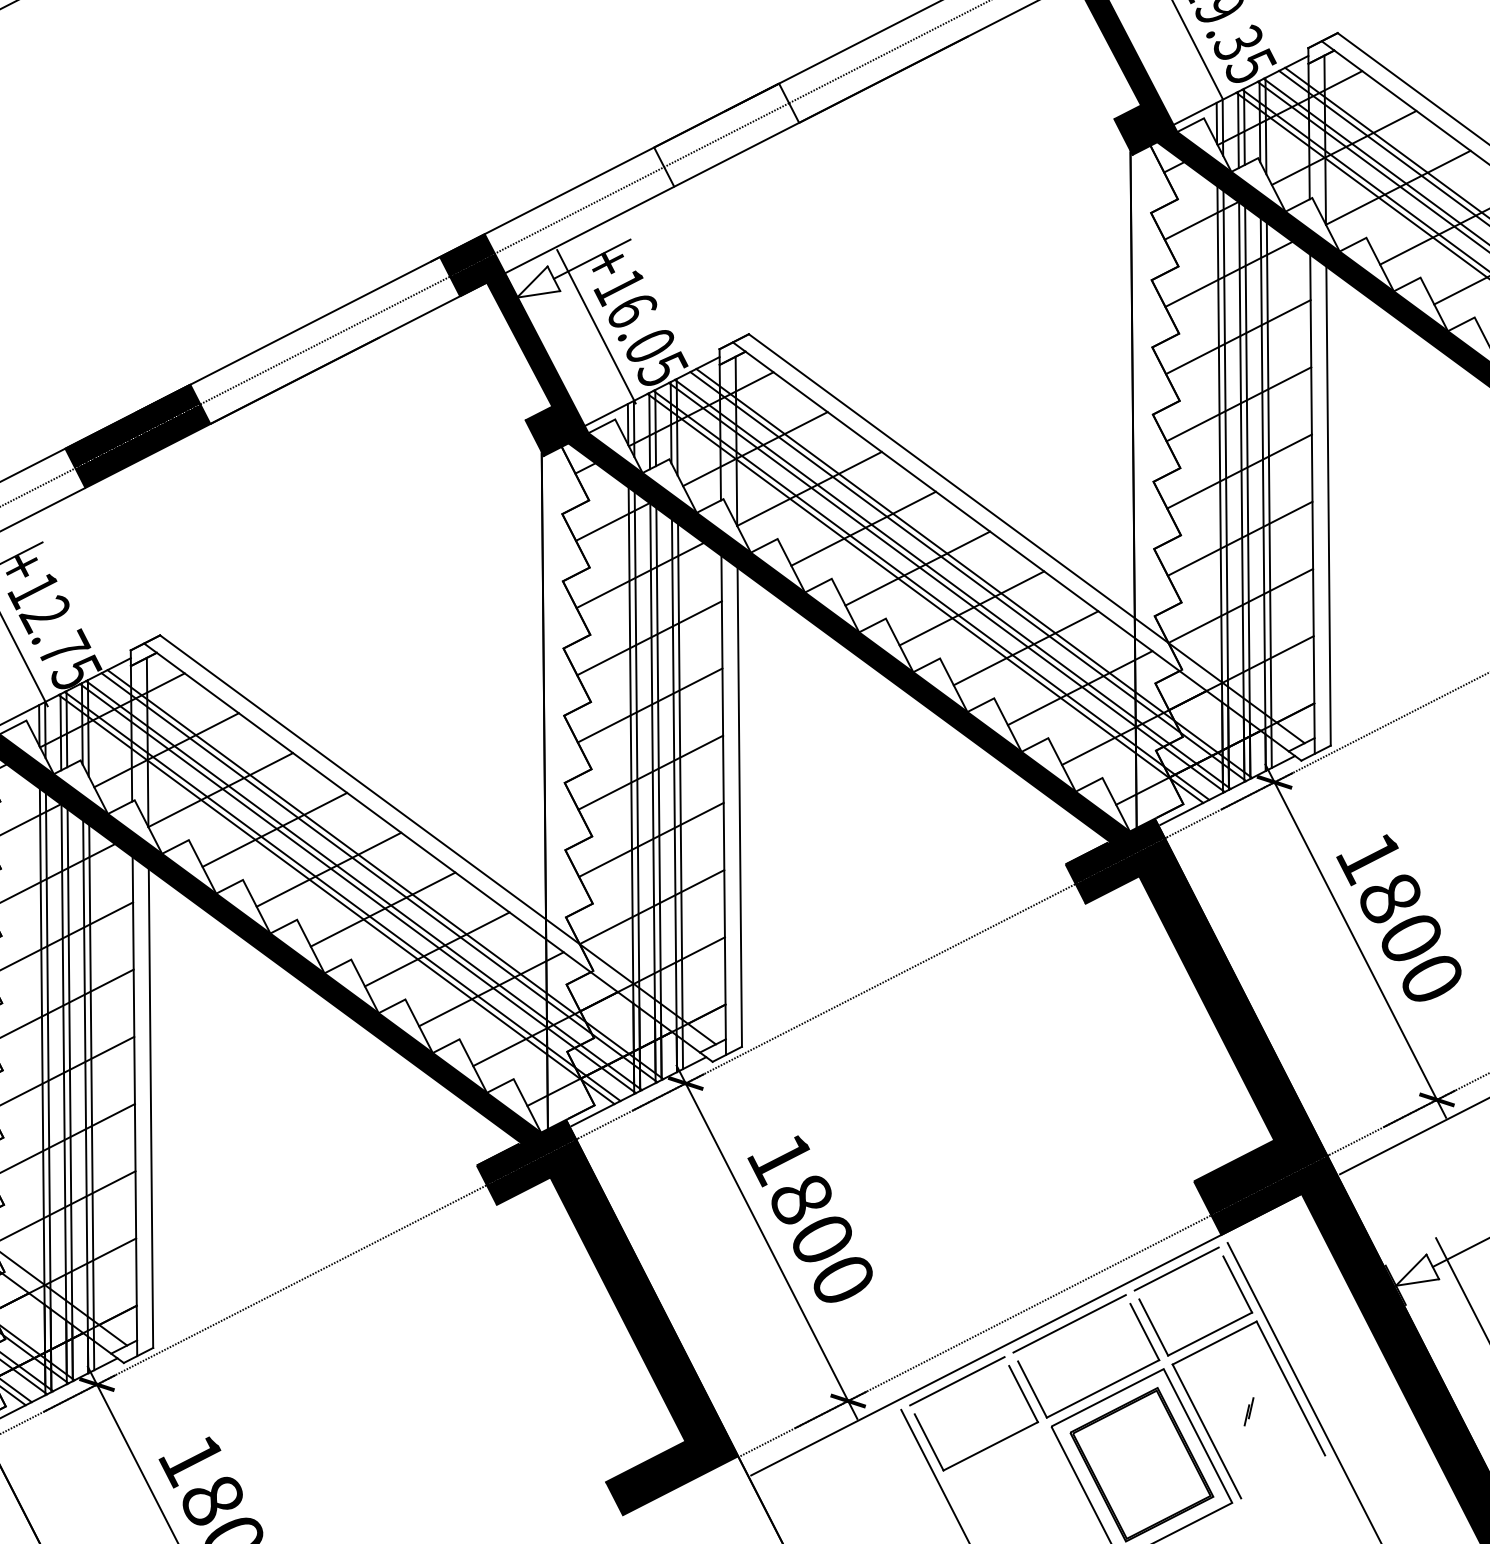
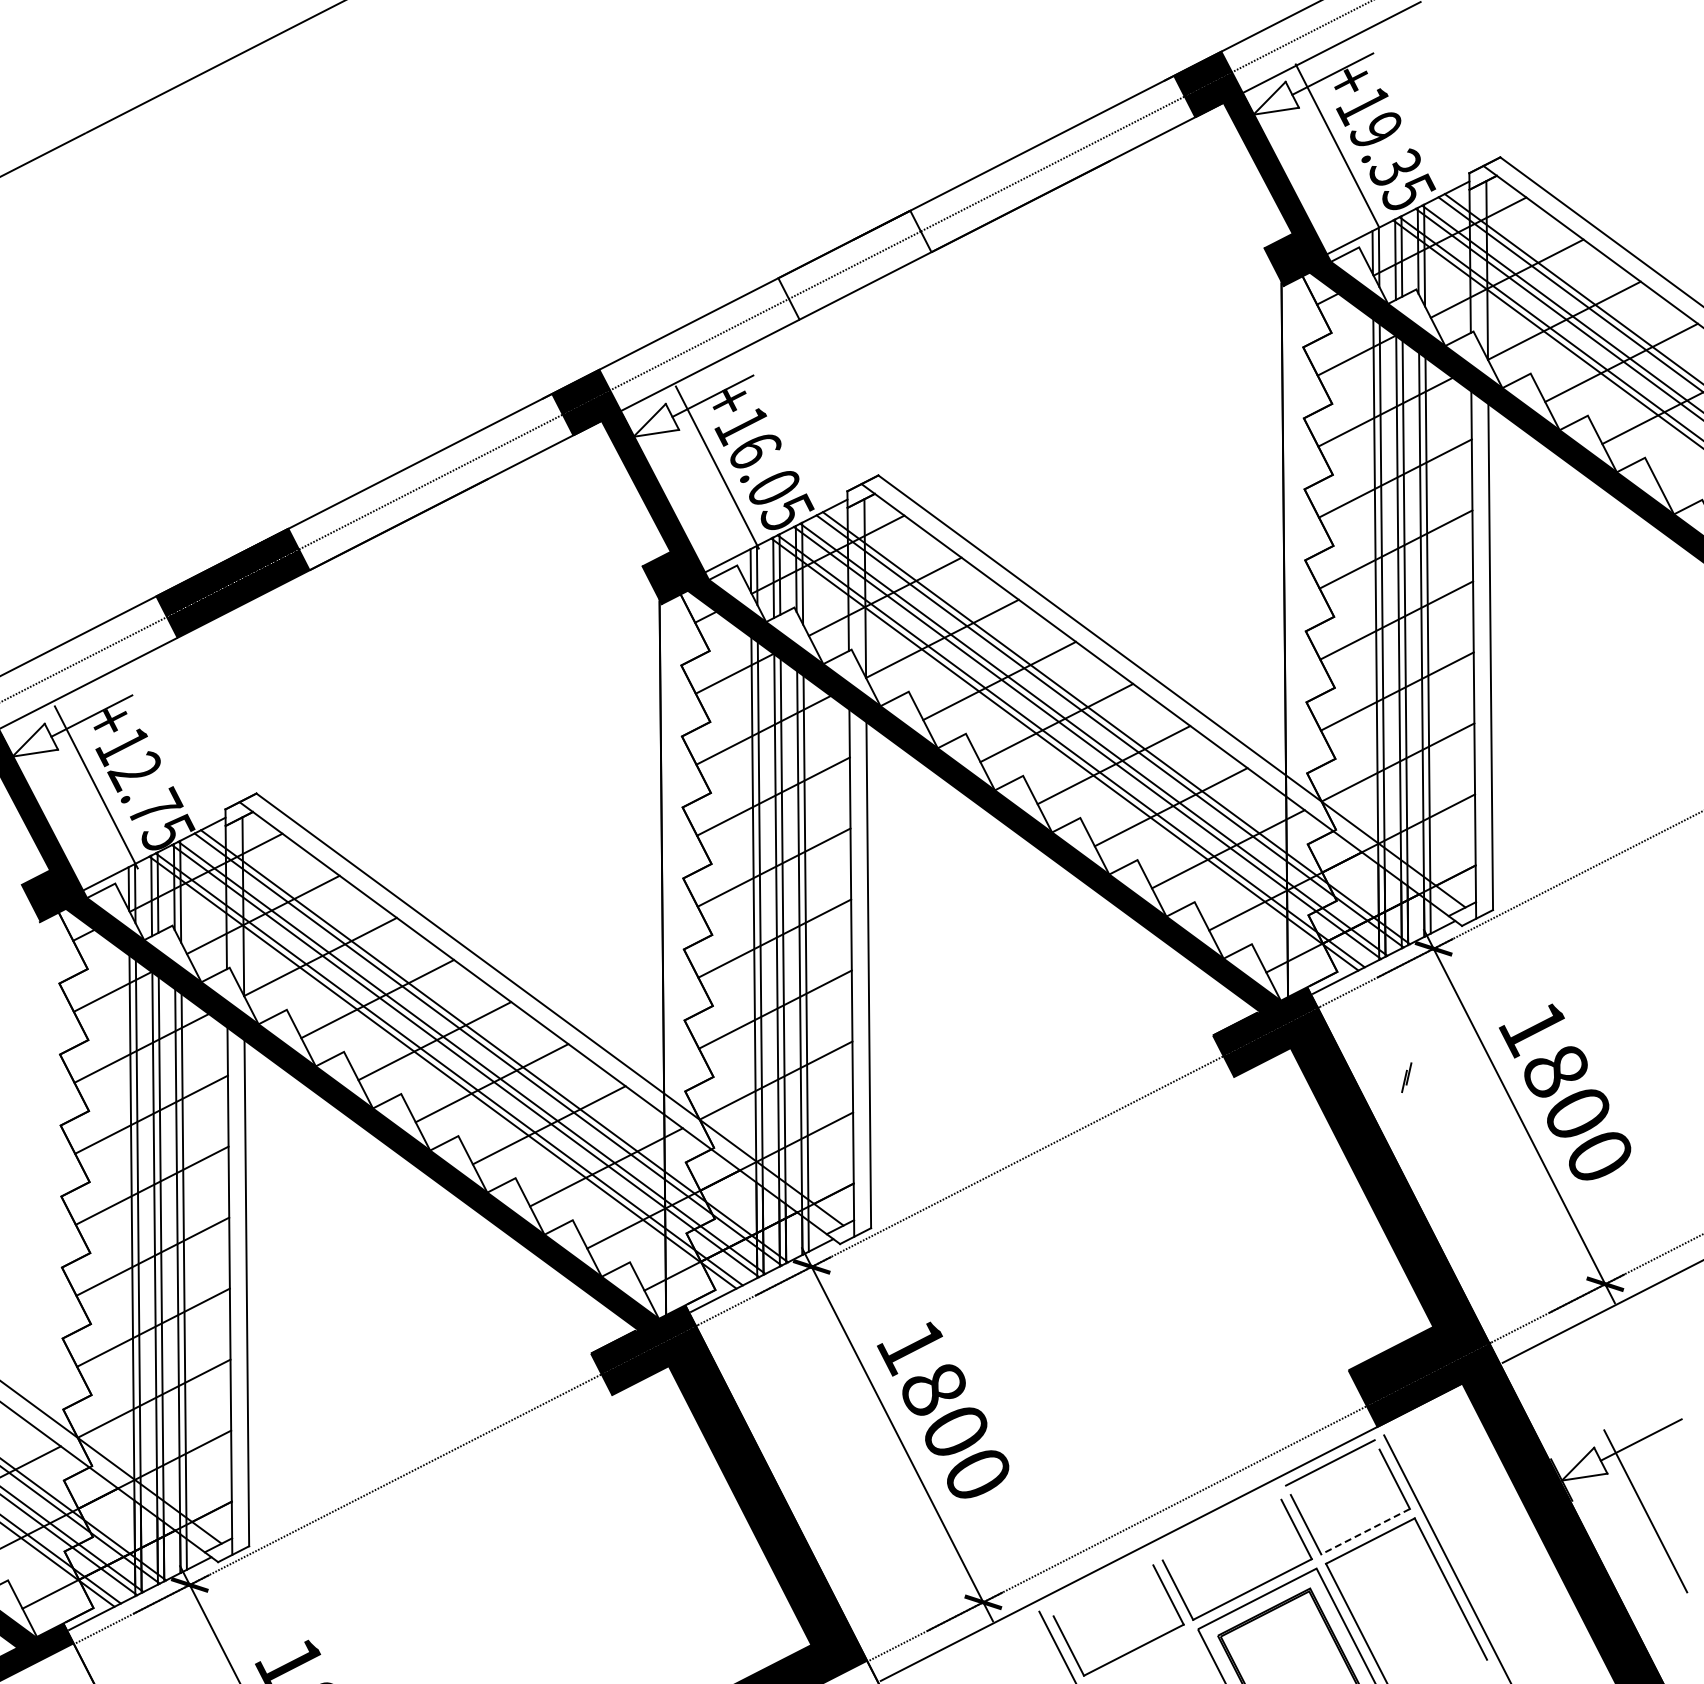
line: (1068, 1323) -> (1216, 1520), removed
line: (1210, 1333) -> (1365, 1531), solid -> dashed
line: (957, 1380) -> (1098, 1580), removed
part: (1248, 1411) -> (1406, 1077), moved

